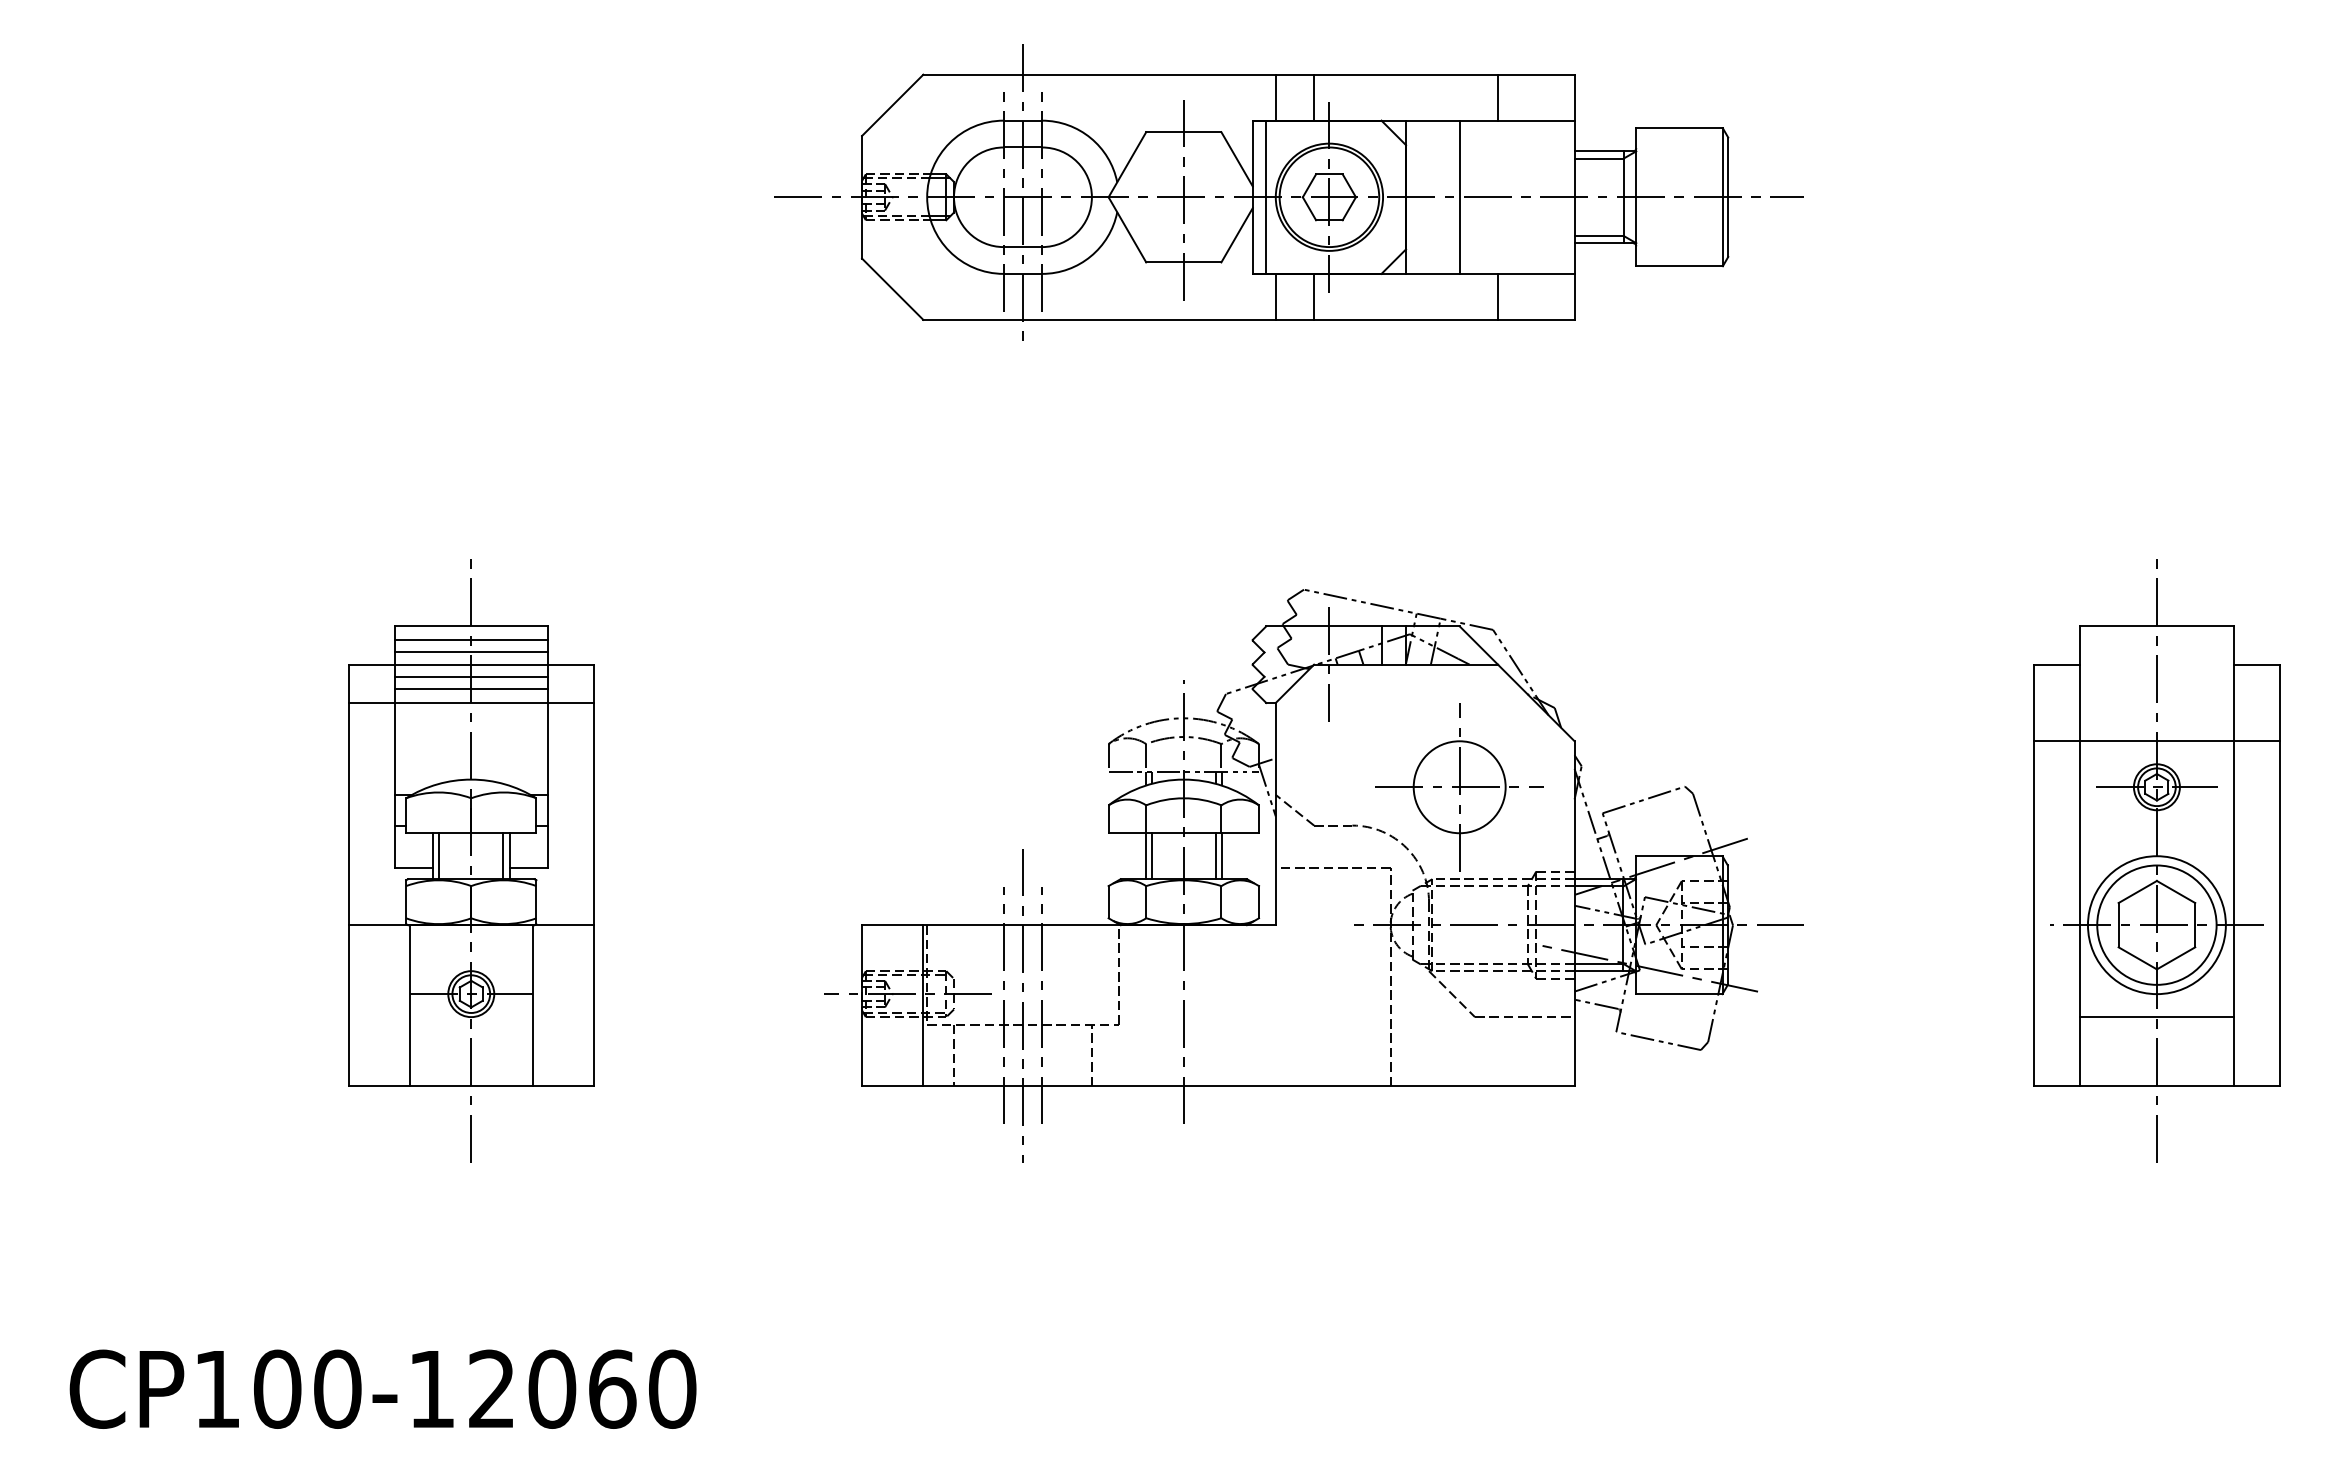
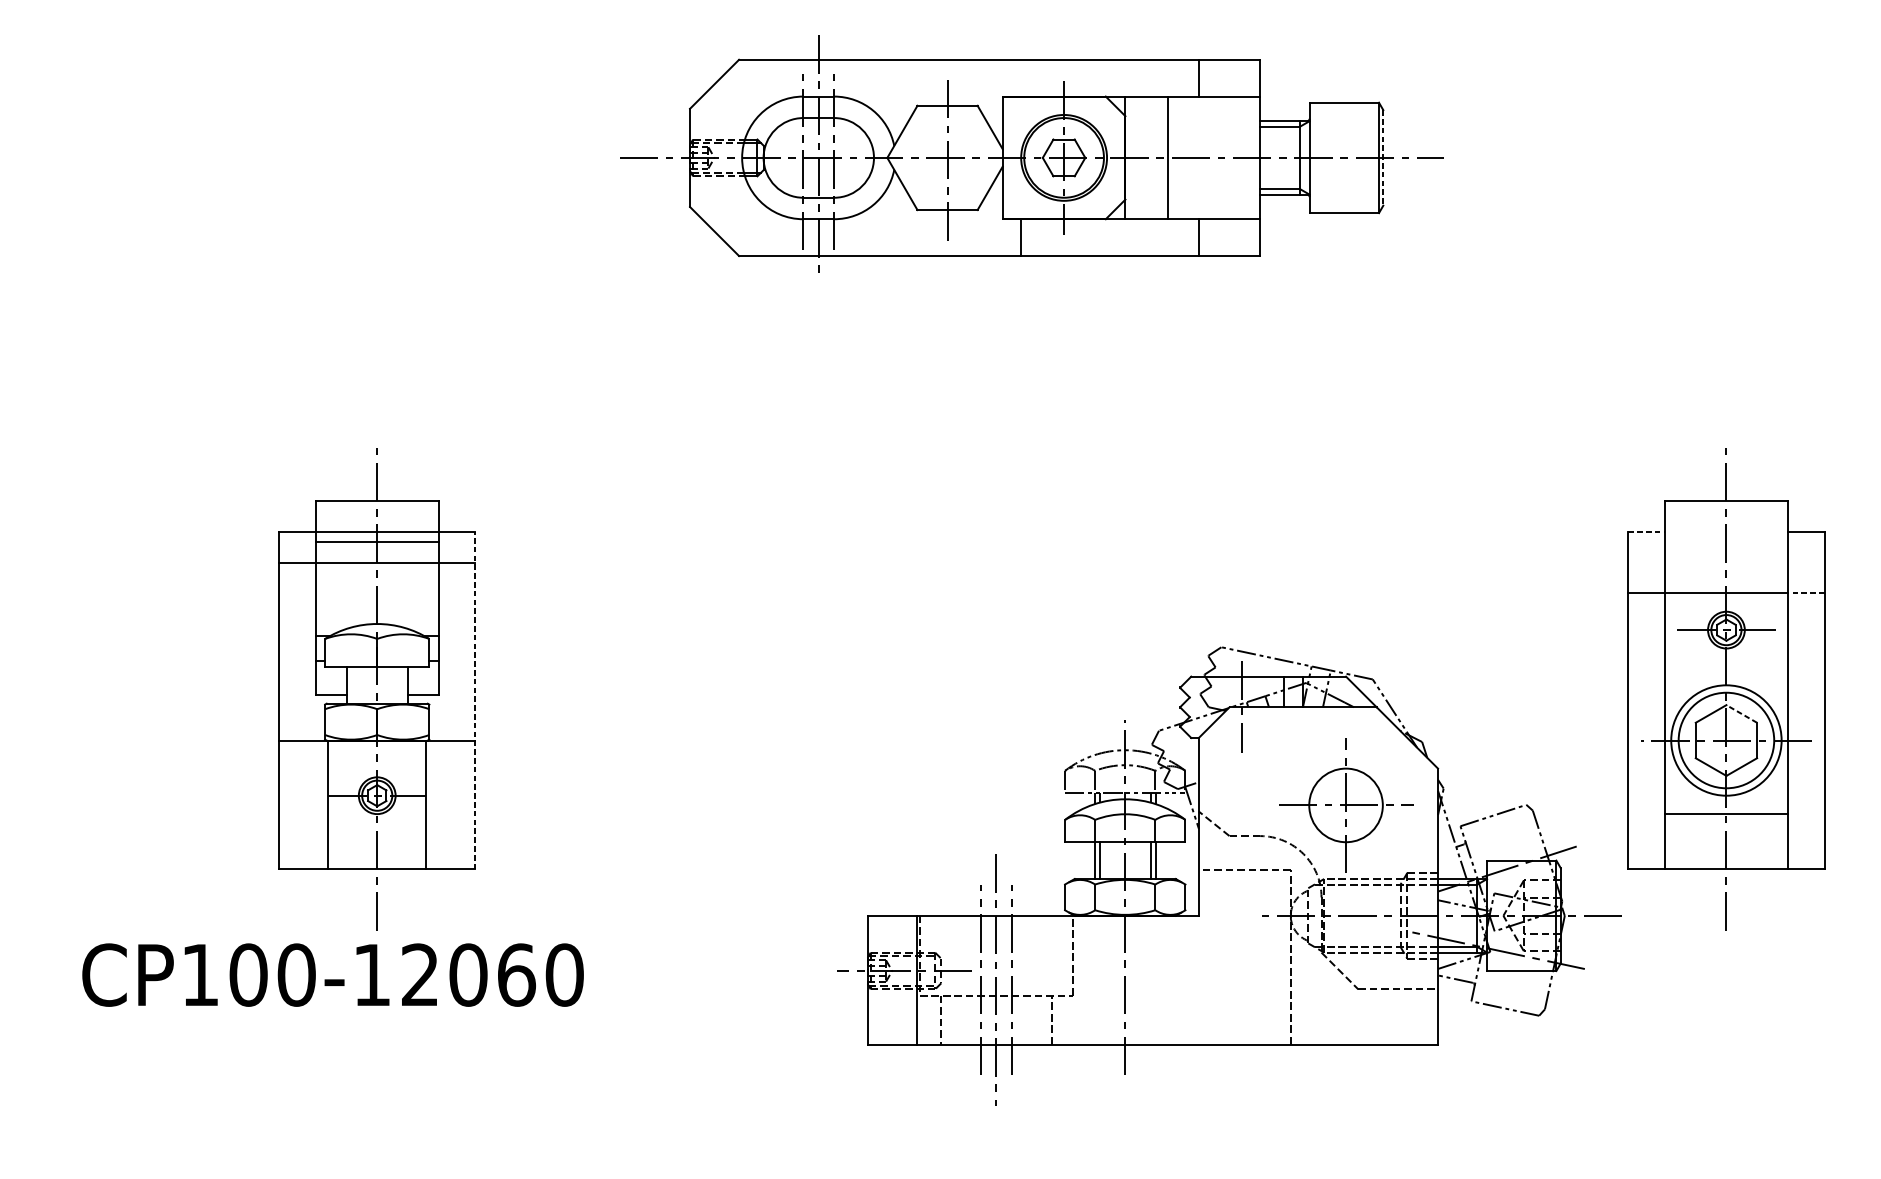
line: (1275, 97) -> (1020, 78), removed
line: (1314, 97) -> (1052, 78), removed
line: (1266, 196) -> (1013, 157), removed
line: (1728, 197) -> (1383, 158), solid -> dashed
line: (1314, 296) -> (1052, 237), removed
line: (470, 640) -> (376, 512), removed
line: (470, 652) -> (376, 522), removed
line: (2057, 664) -> (1646, 531), solid -> dashed
line: (470, 688) -> (376, 551), removed
line: (2256, 741) -> (1806, 593), solid -> dashed
line: (439, 856) -> (351, 685), removed
line: (503, 856) -> (403, 685), removed
line: (593, 875) -> (475, 700), solid -> dashed
part: (1313, 875) -> (1229, 876), moved
line: (2175, 891) -> (1741, 713), solid -> dashed
text: (382, 1388) -> (332, 974), moved

